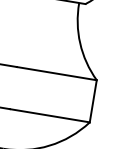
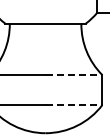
line: (57, 74) -> (74, 75), solid -> dashed
line: (50, 116) -> (74, 105), solid -> dashed

